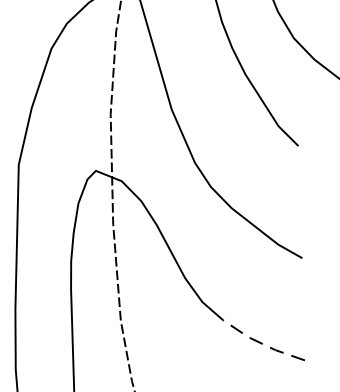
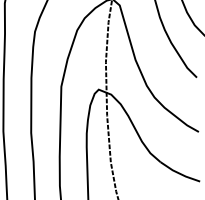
line: (262, 343) -> (179, 173), dashed -> solid

